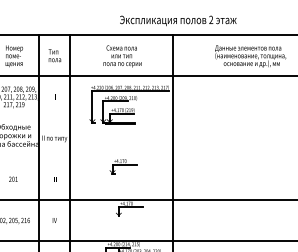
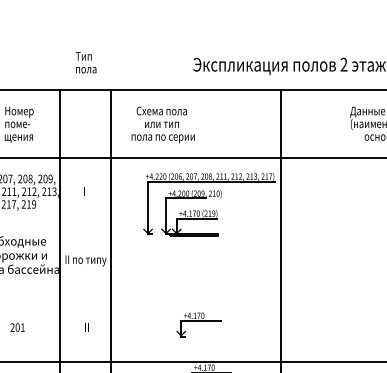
text: (54, 55) -> (85, 62), moved
text: (122, 56) -> (163, 125), moved
part: (123, 166) -> (199, 324), moved

